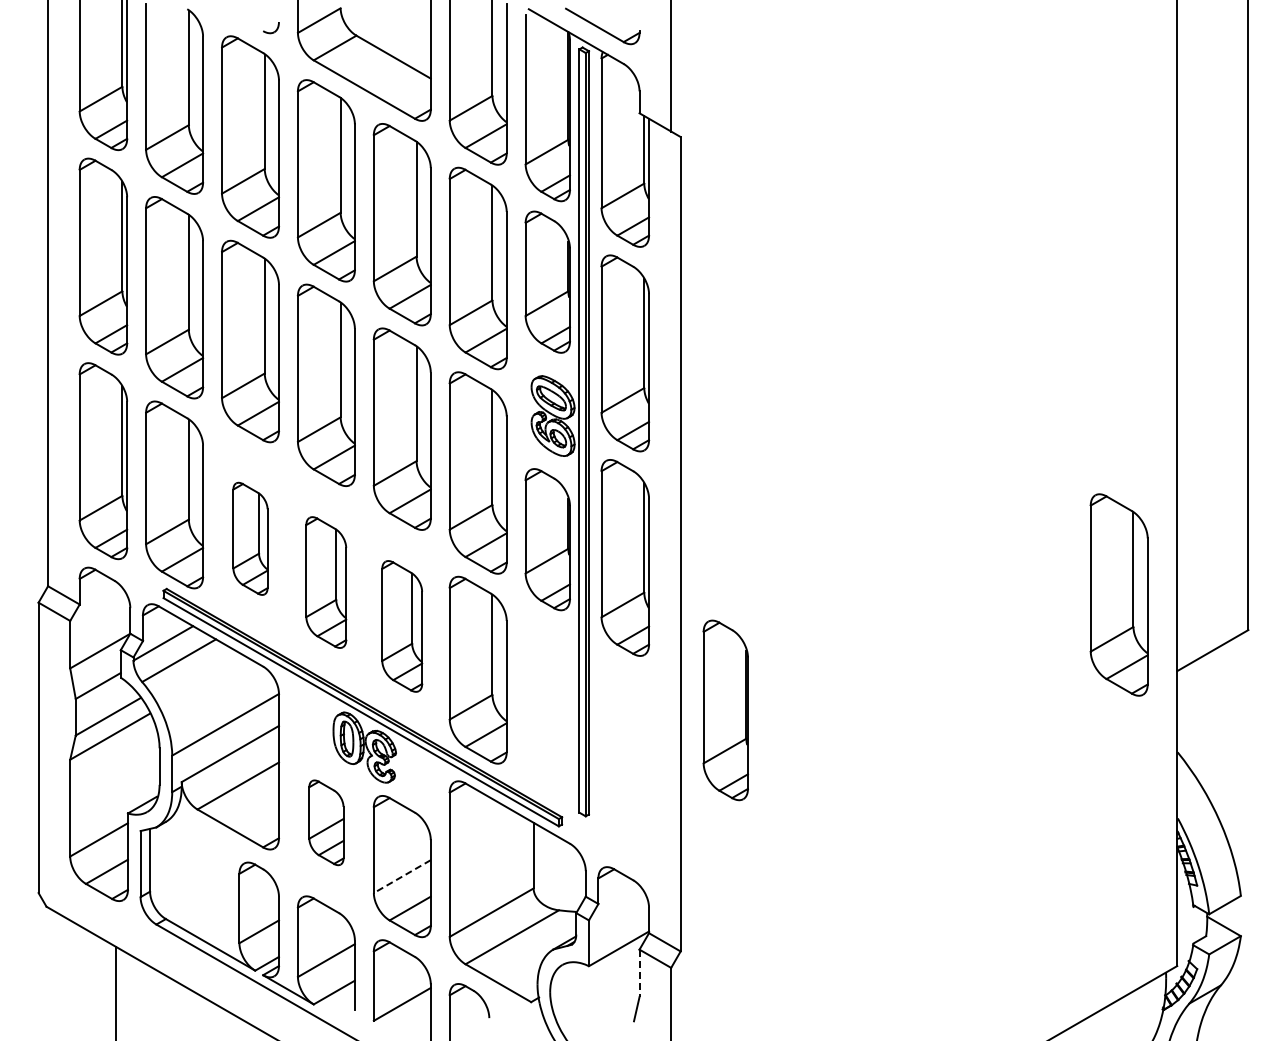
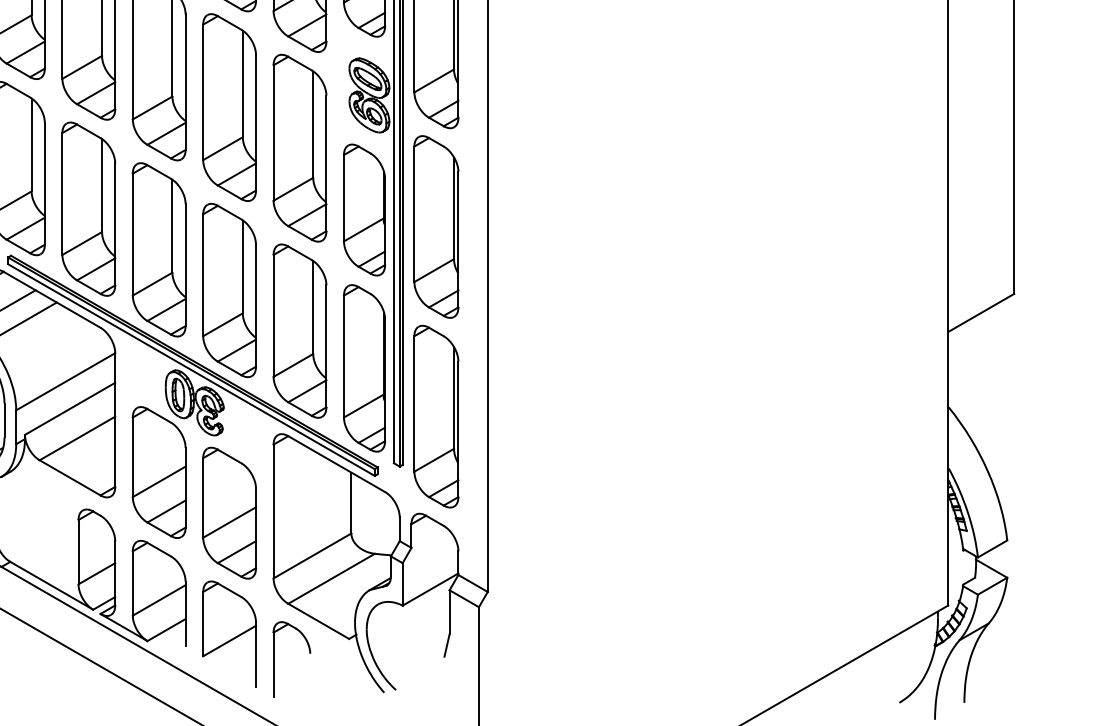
part: (250, 538) -> (88, 208), size x1.67
part: (325, 582) -> (158, 249), size x1.43
part: (1118, 594) -> (893, 260), removed
part: (401, 626) -> (228, 290), size x1.43
part: (725, 710) -> (364, 368), moved
part: (625, 762) -> (436, 416), added
part: (326, 822) -> (159, 472), size x1.67
line: (402, 876) -> (229, 522), dashed -> solid
line: (639, 973) -> (449, 612), dashed -> solid

